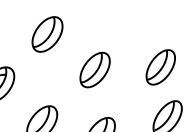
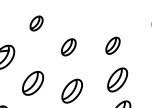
part: (47, 34) -> (36, 23), size x0.6
part: (160, 67) -> (112, 45), size x0.7
part: (94, 68) -> (68, 46), size x0.7

